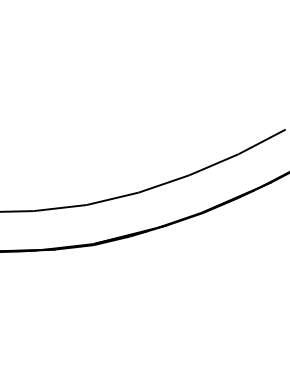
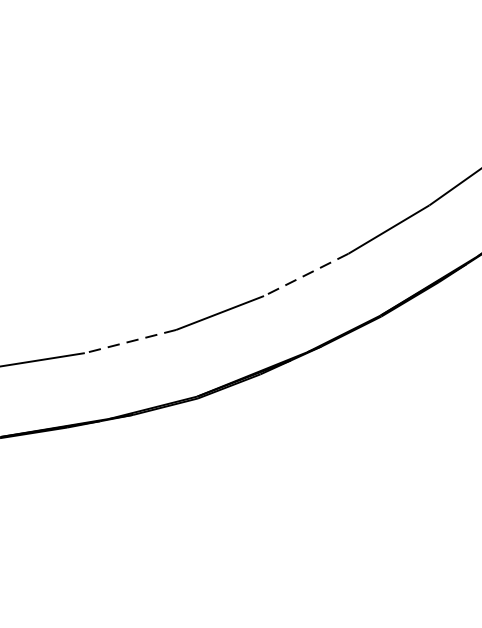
line: (163, 183) -> (305, 274), solid -> dashed
line: (60, 208) -> (131, 342), solid -> dashed

